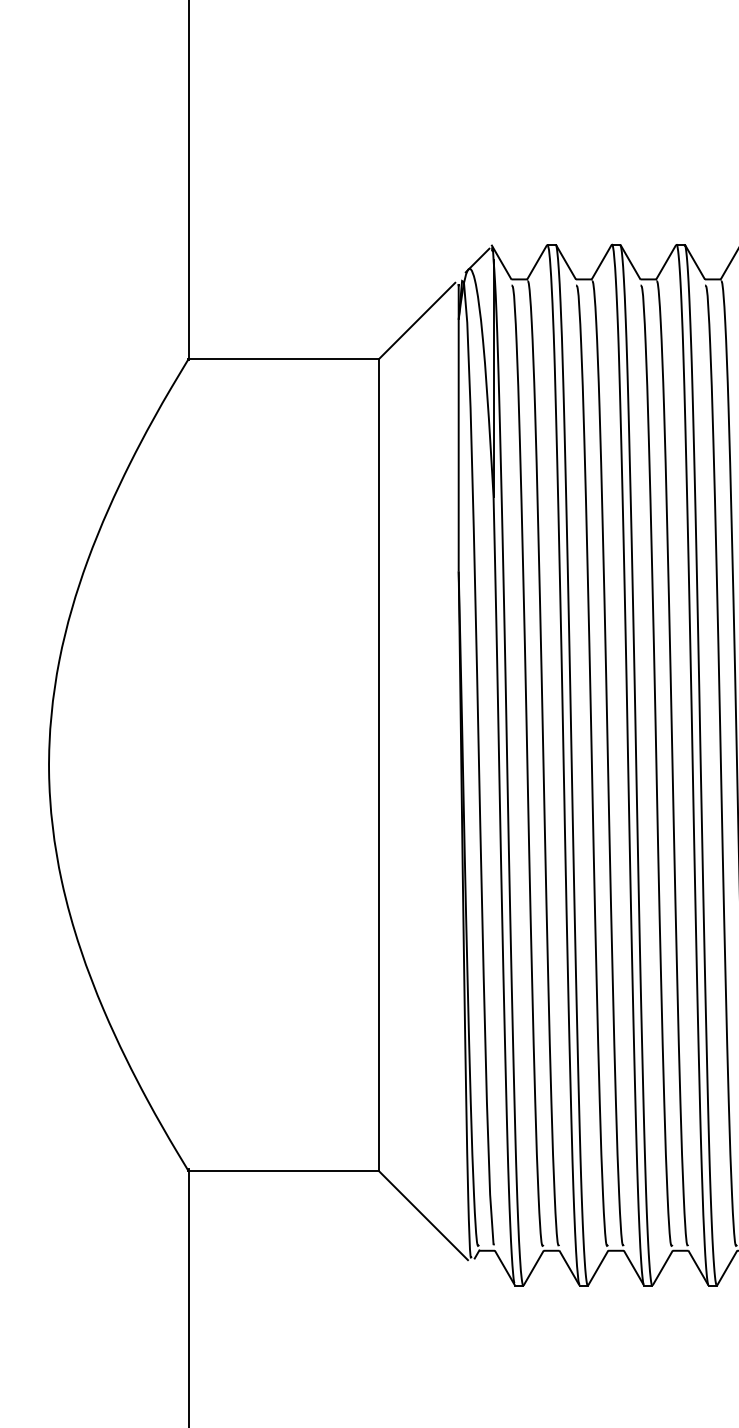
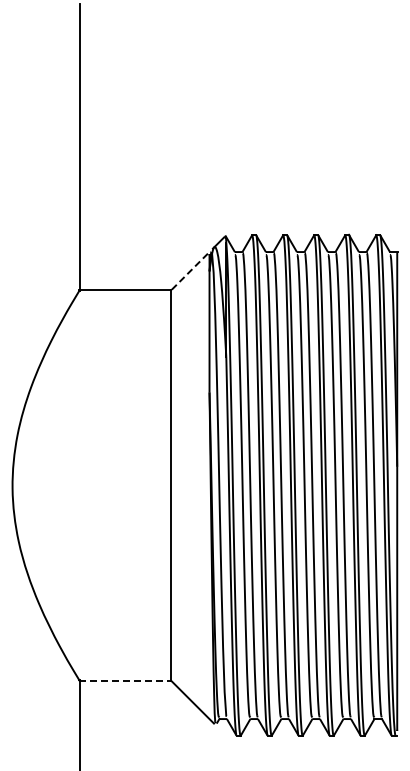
line: (417, 319) -> (189, 271), solid -> dashed
line: (283, 1170) -> (125, 680), solid -> dashed

